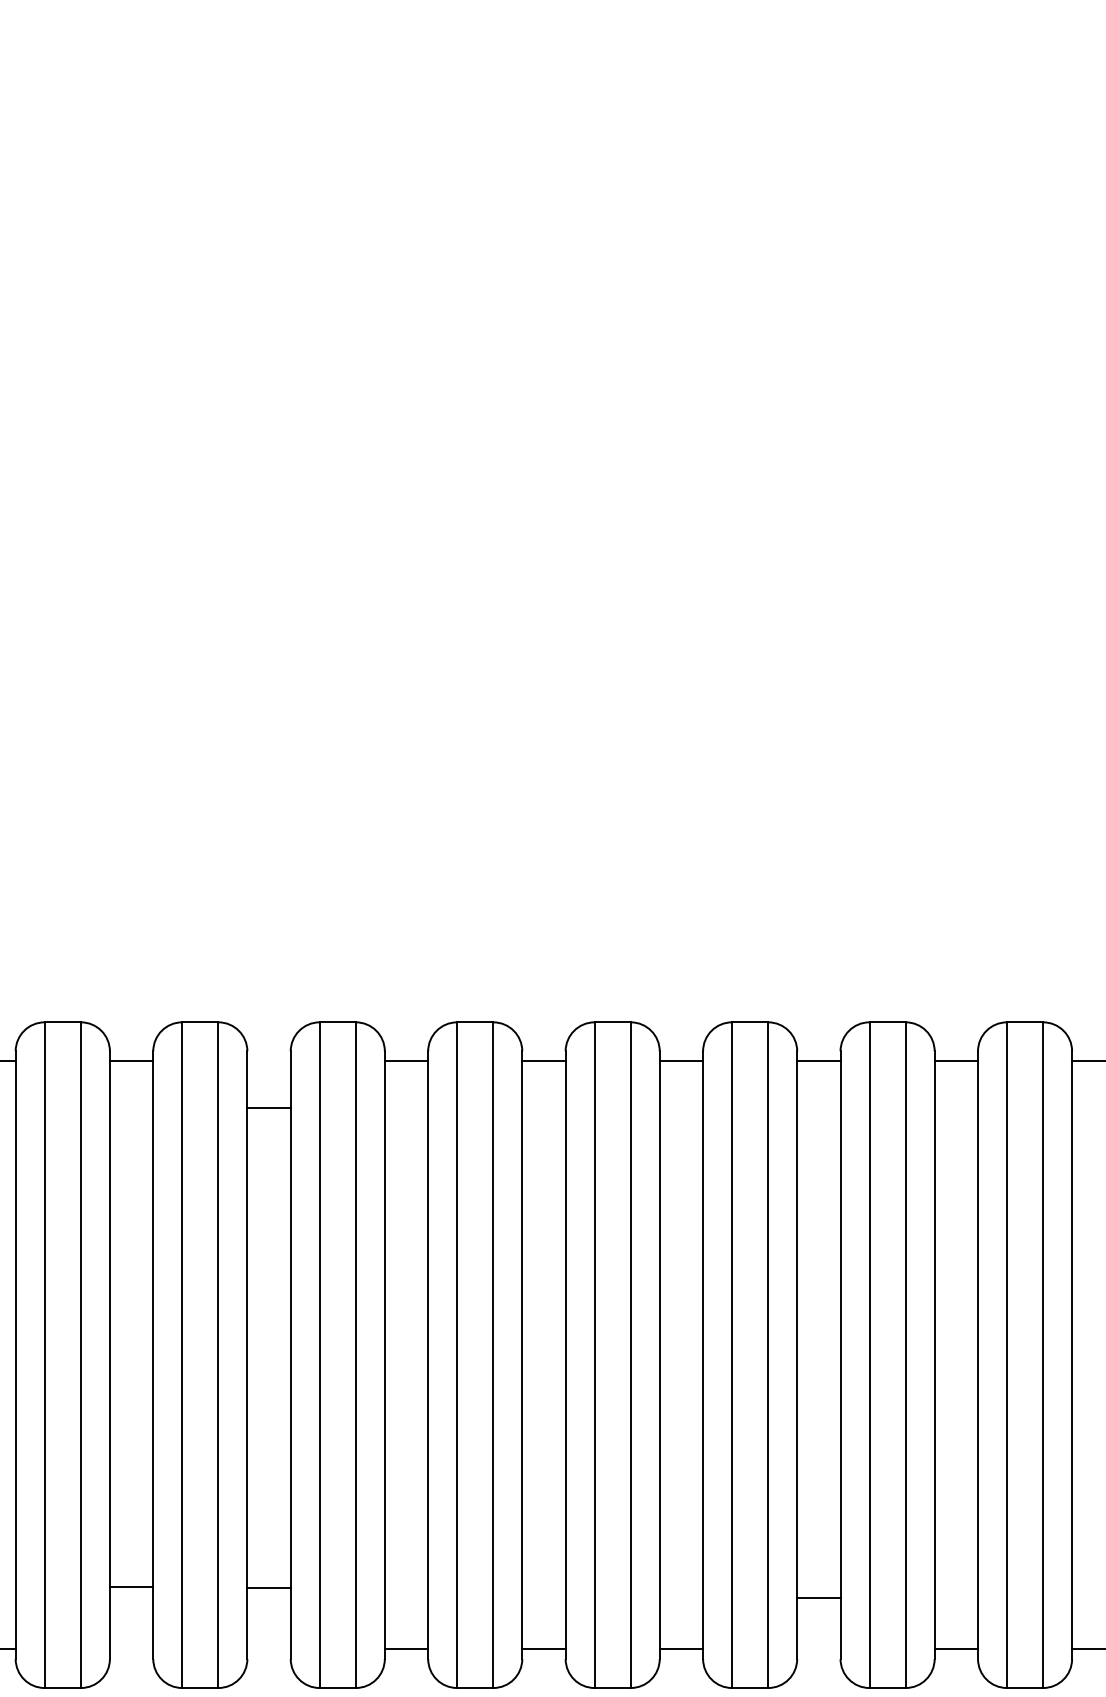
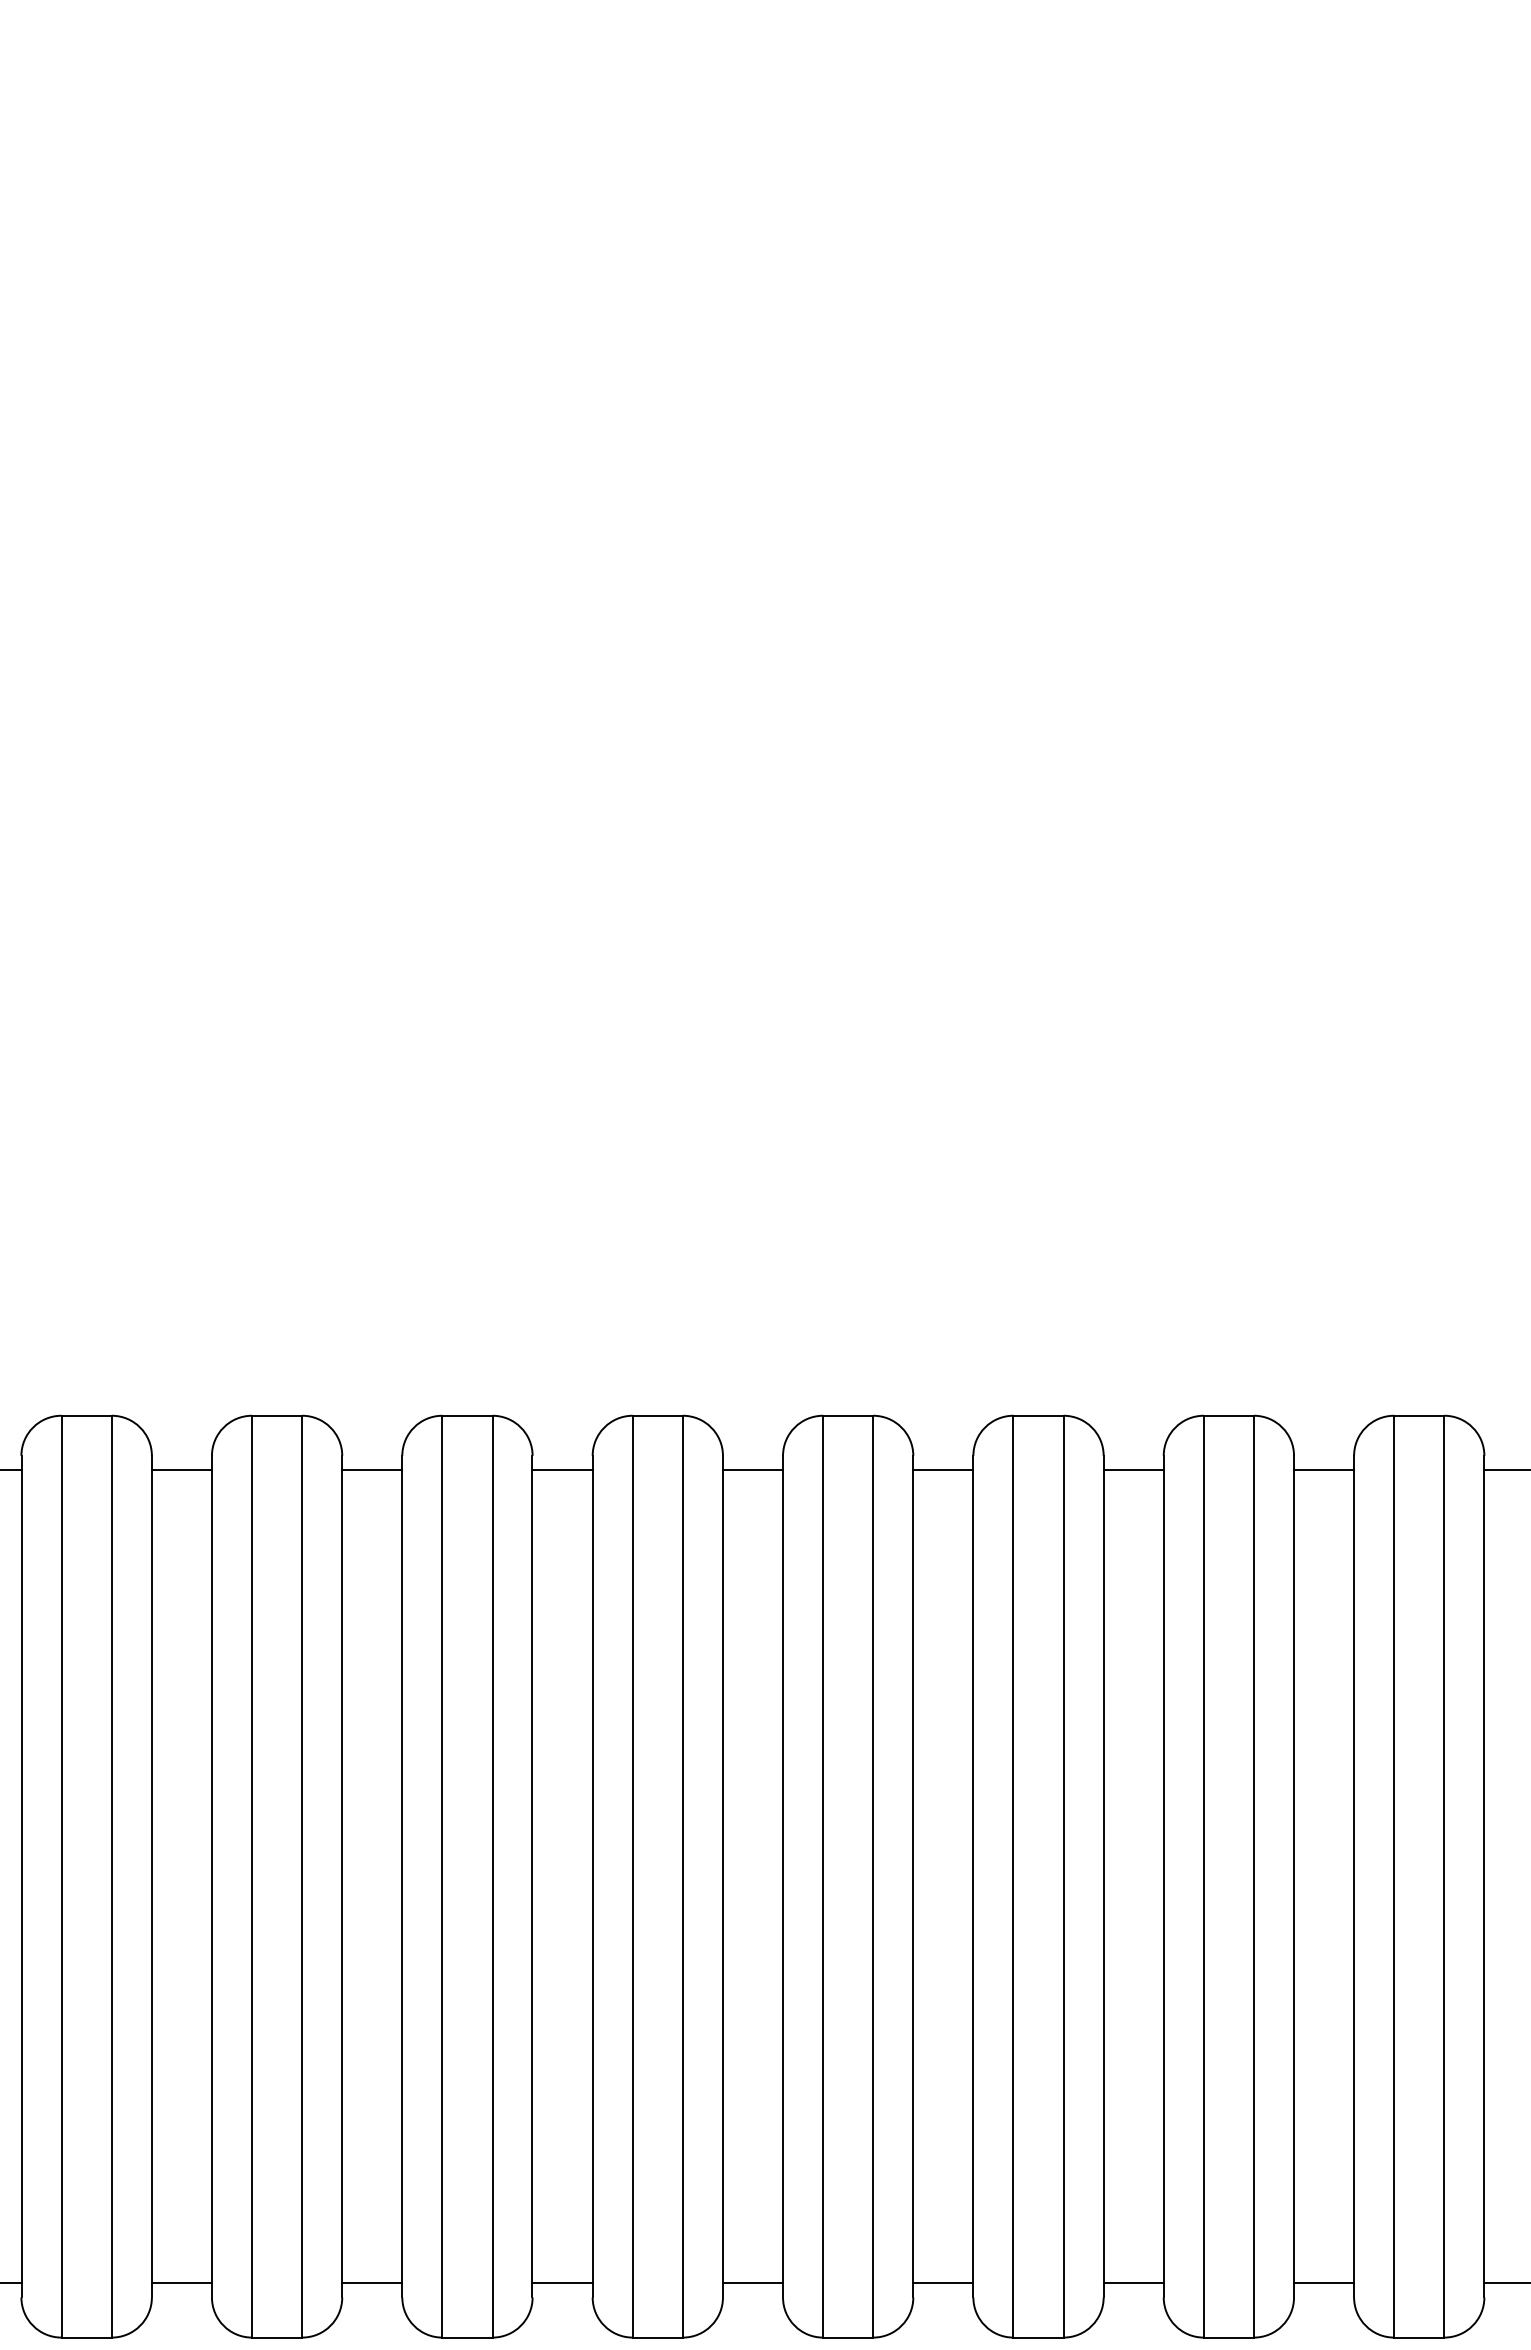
line: (269, 1107) -> (372, 1469), moved
line: (131, 1586) -> (181, 2283), moved
line: (269, 1587) -> (372, 2283), moved
line: (818, 1598) -> (1133, 2283), moved

